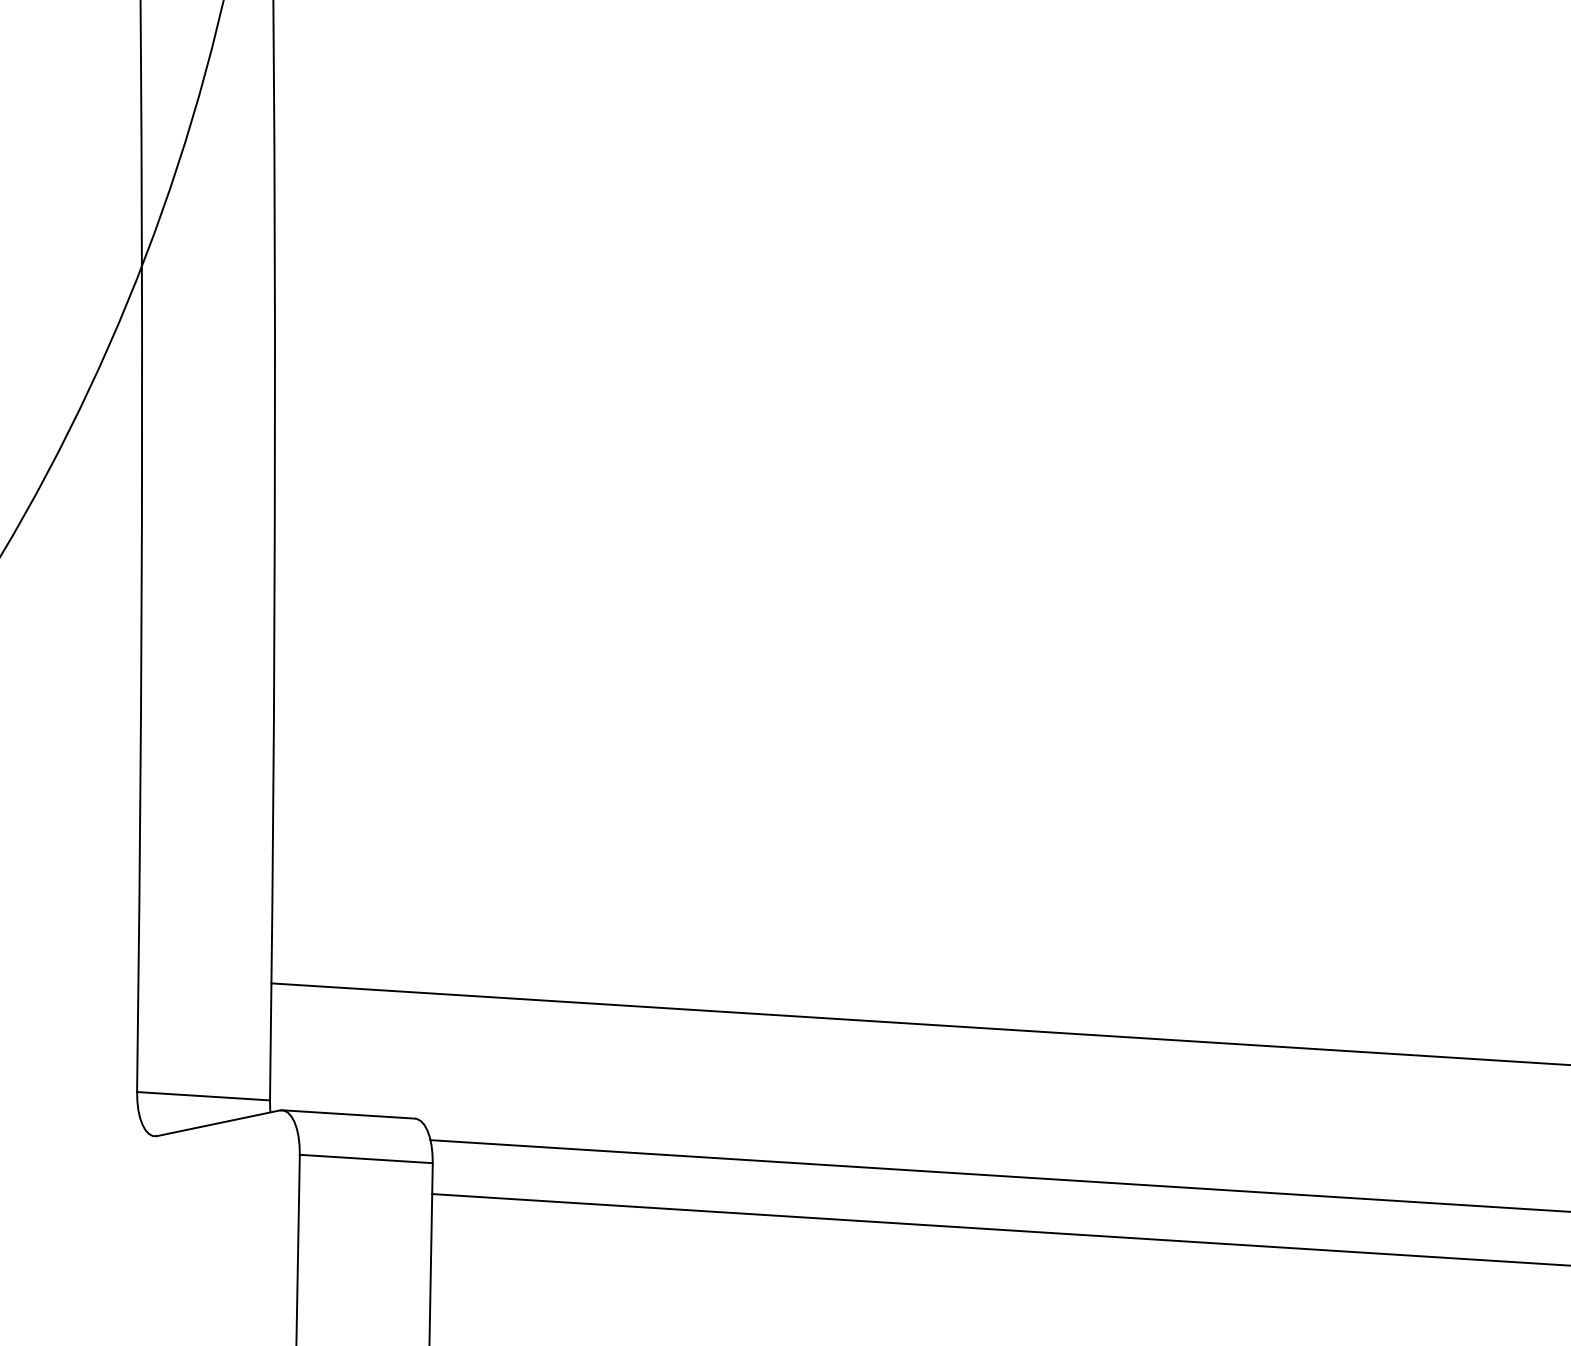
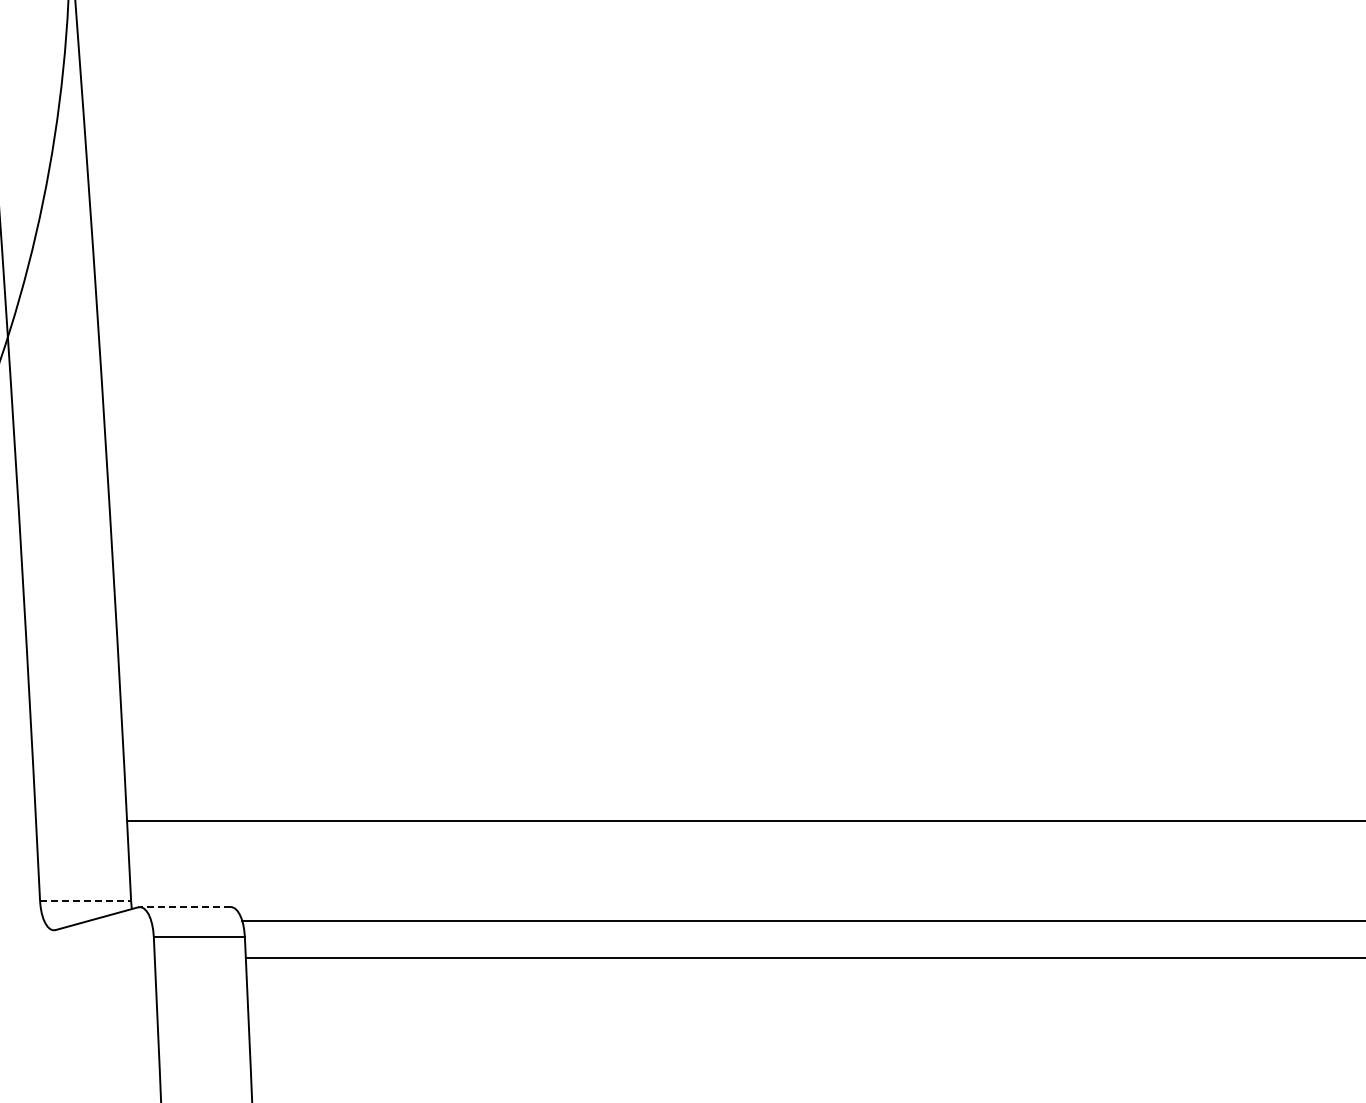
line: (203, 1095) -> (85, 900), solid -> dashed
line: (348, 1115) -> (185, 907), solid -> dashed

